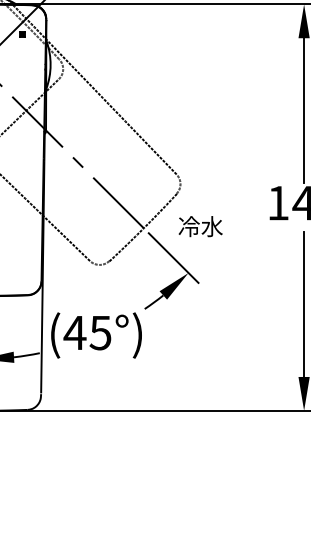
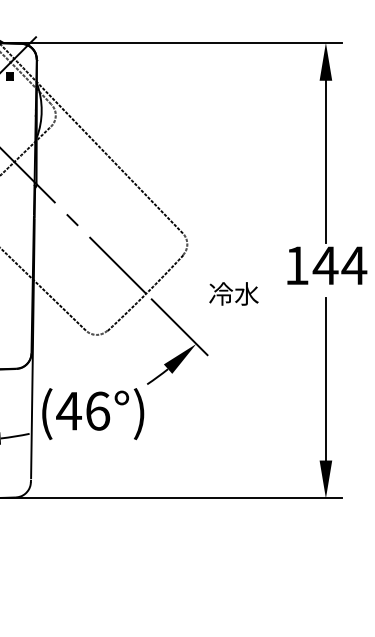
text: (200, 226) -> (233, 293), moved
text: (100, 332) -> (97, 410), (45°) -> (46°)

